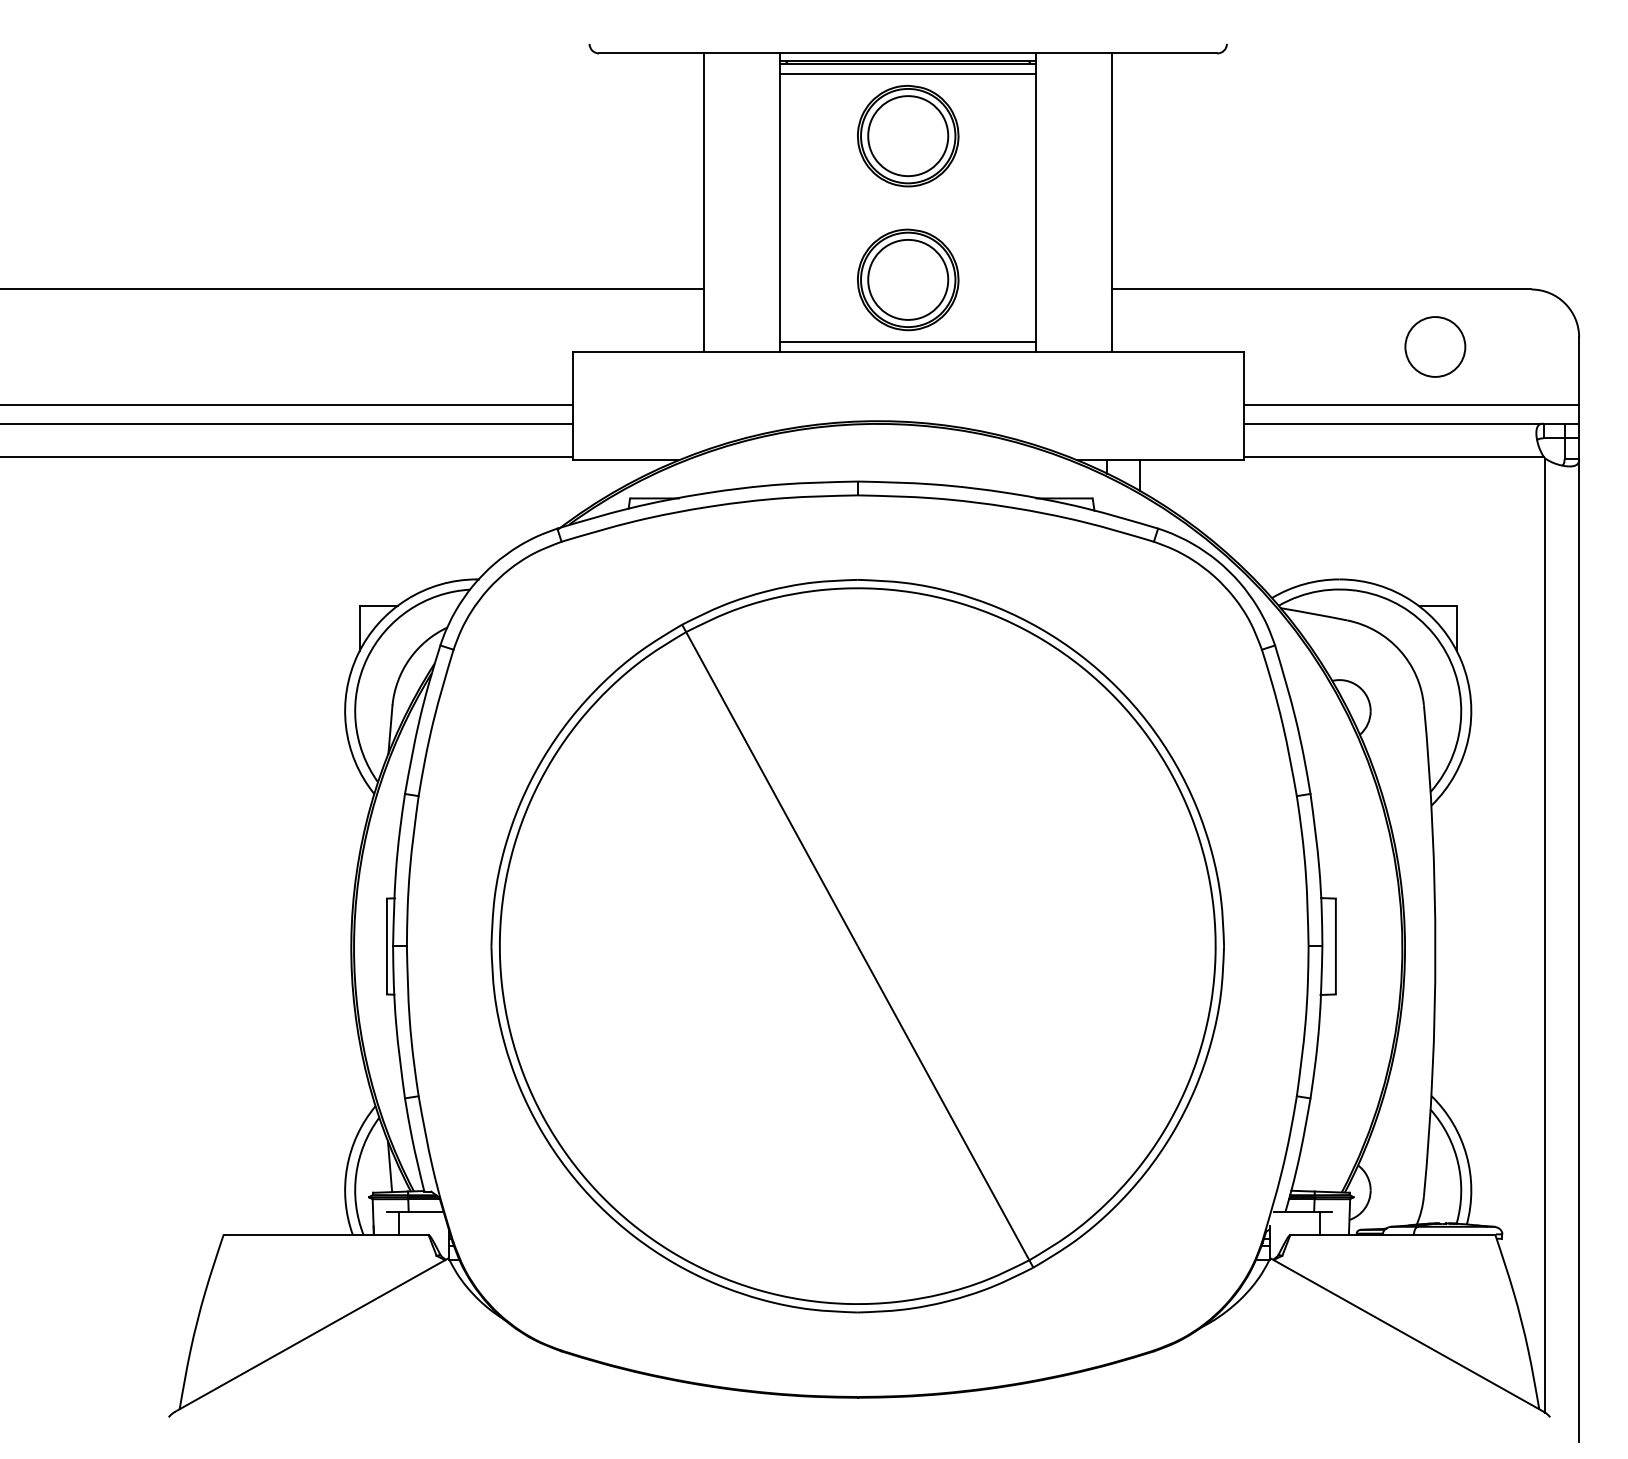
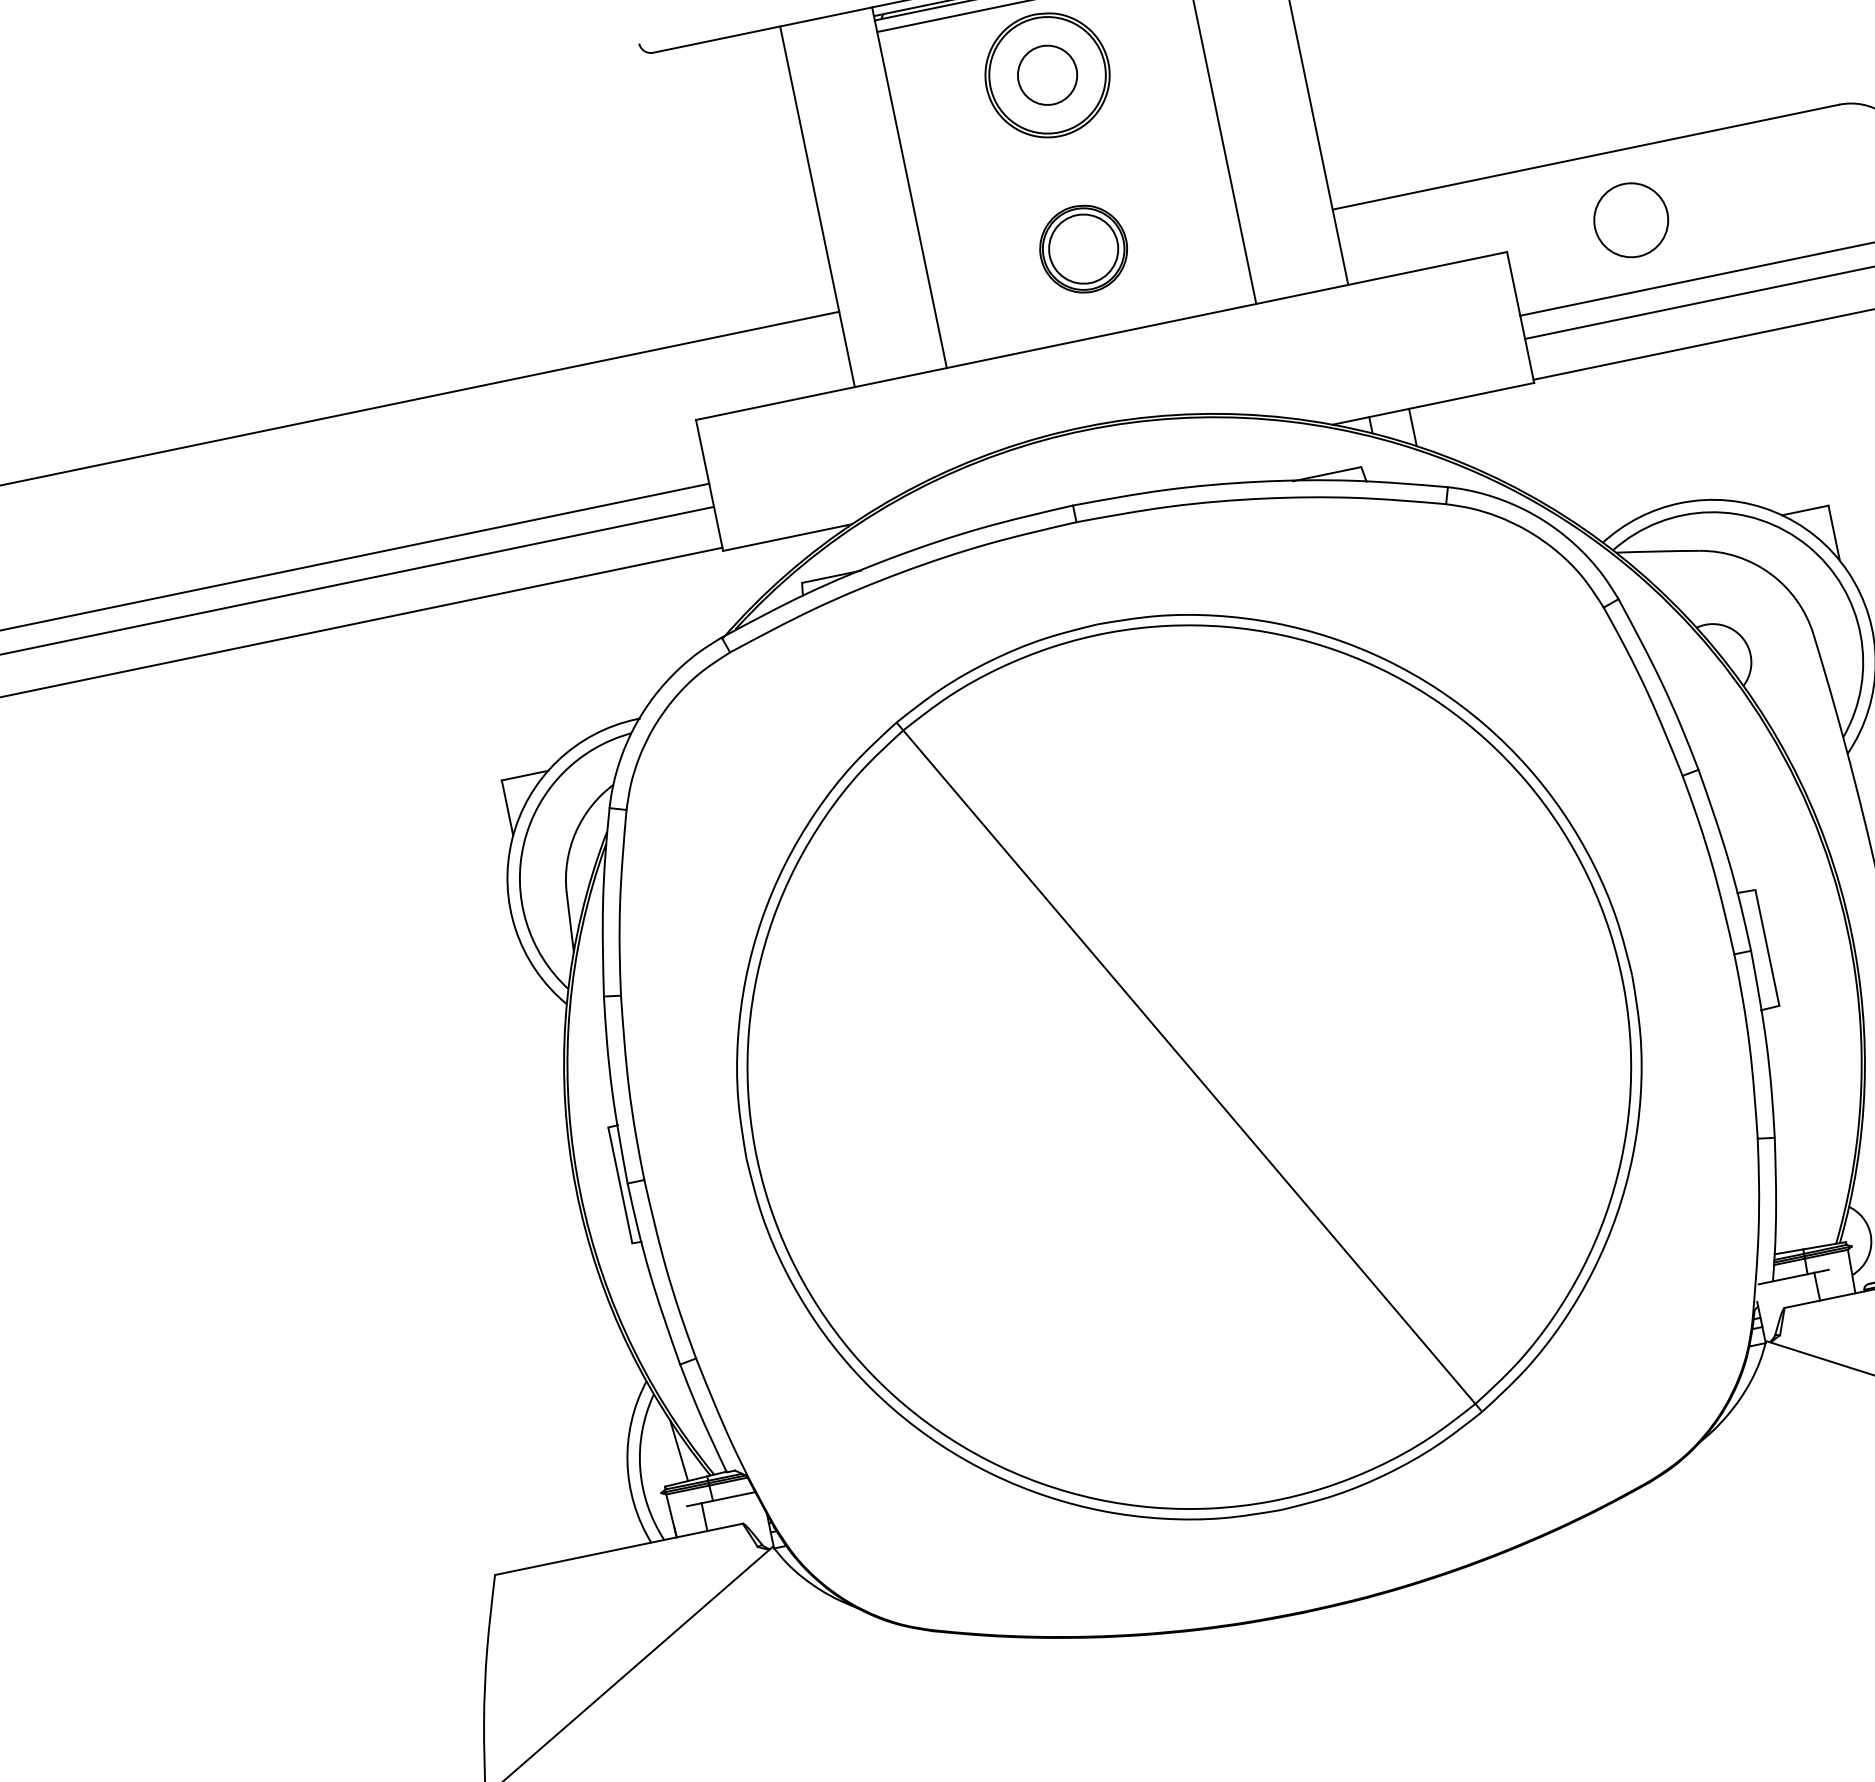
circle: (908, 136) -> (1048, 75), size x0.6
part: (908, 279) -> (1083, 248), size x0.7
line: (908, 342) -> (1099, 324), removed
circle: (1435, 346) -> (1631, 219), moved

